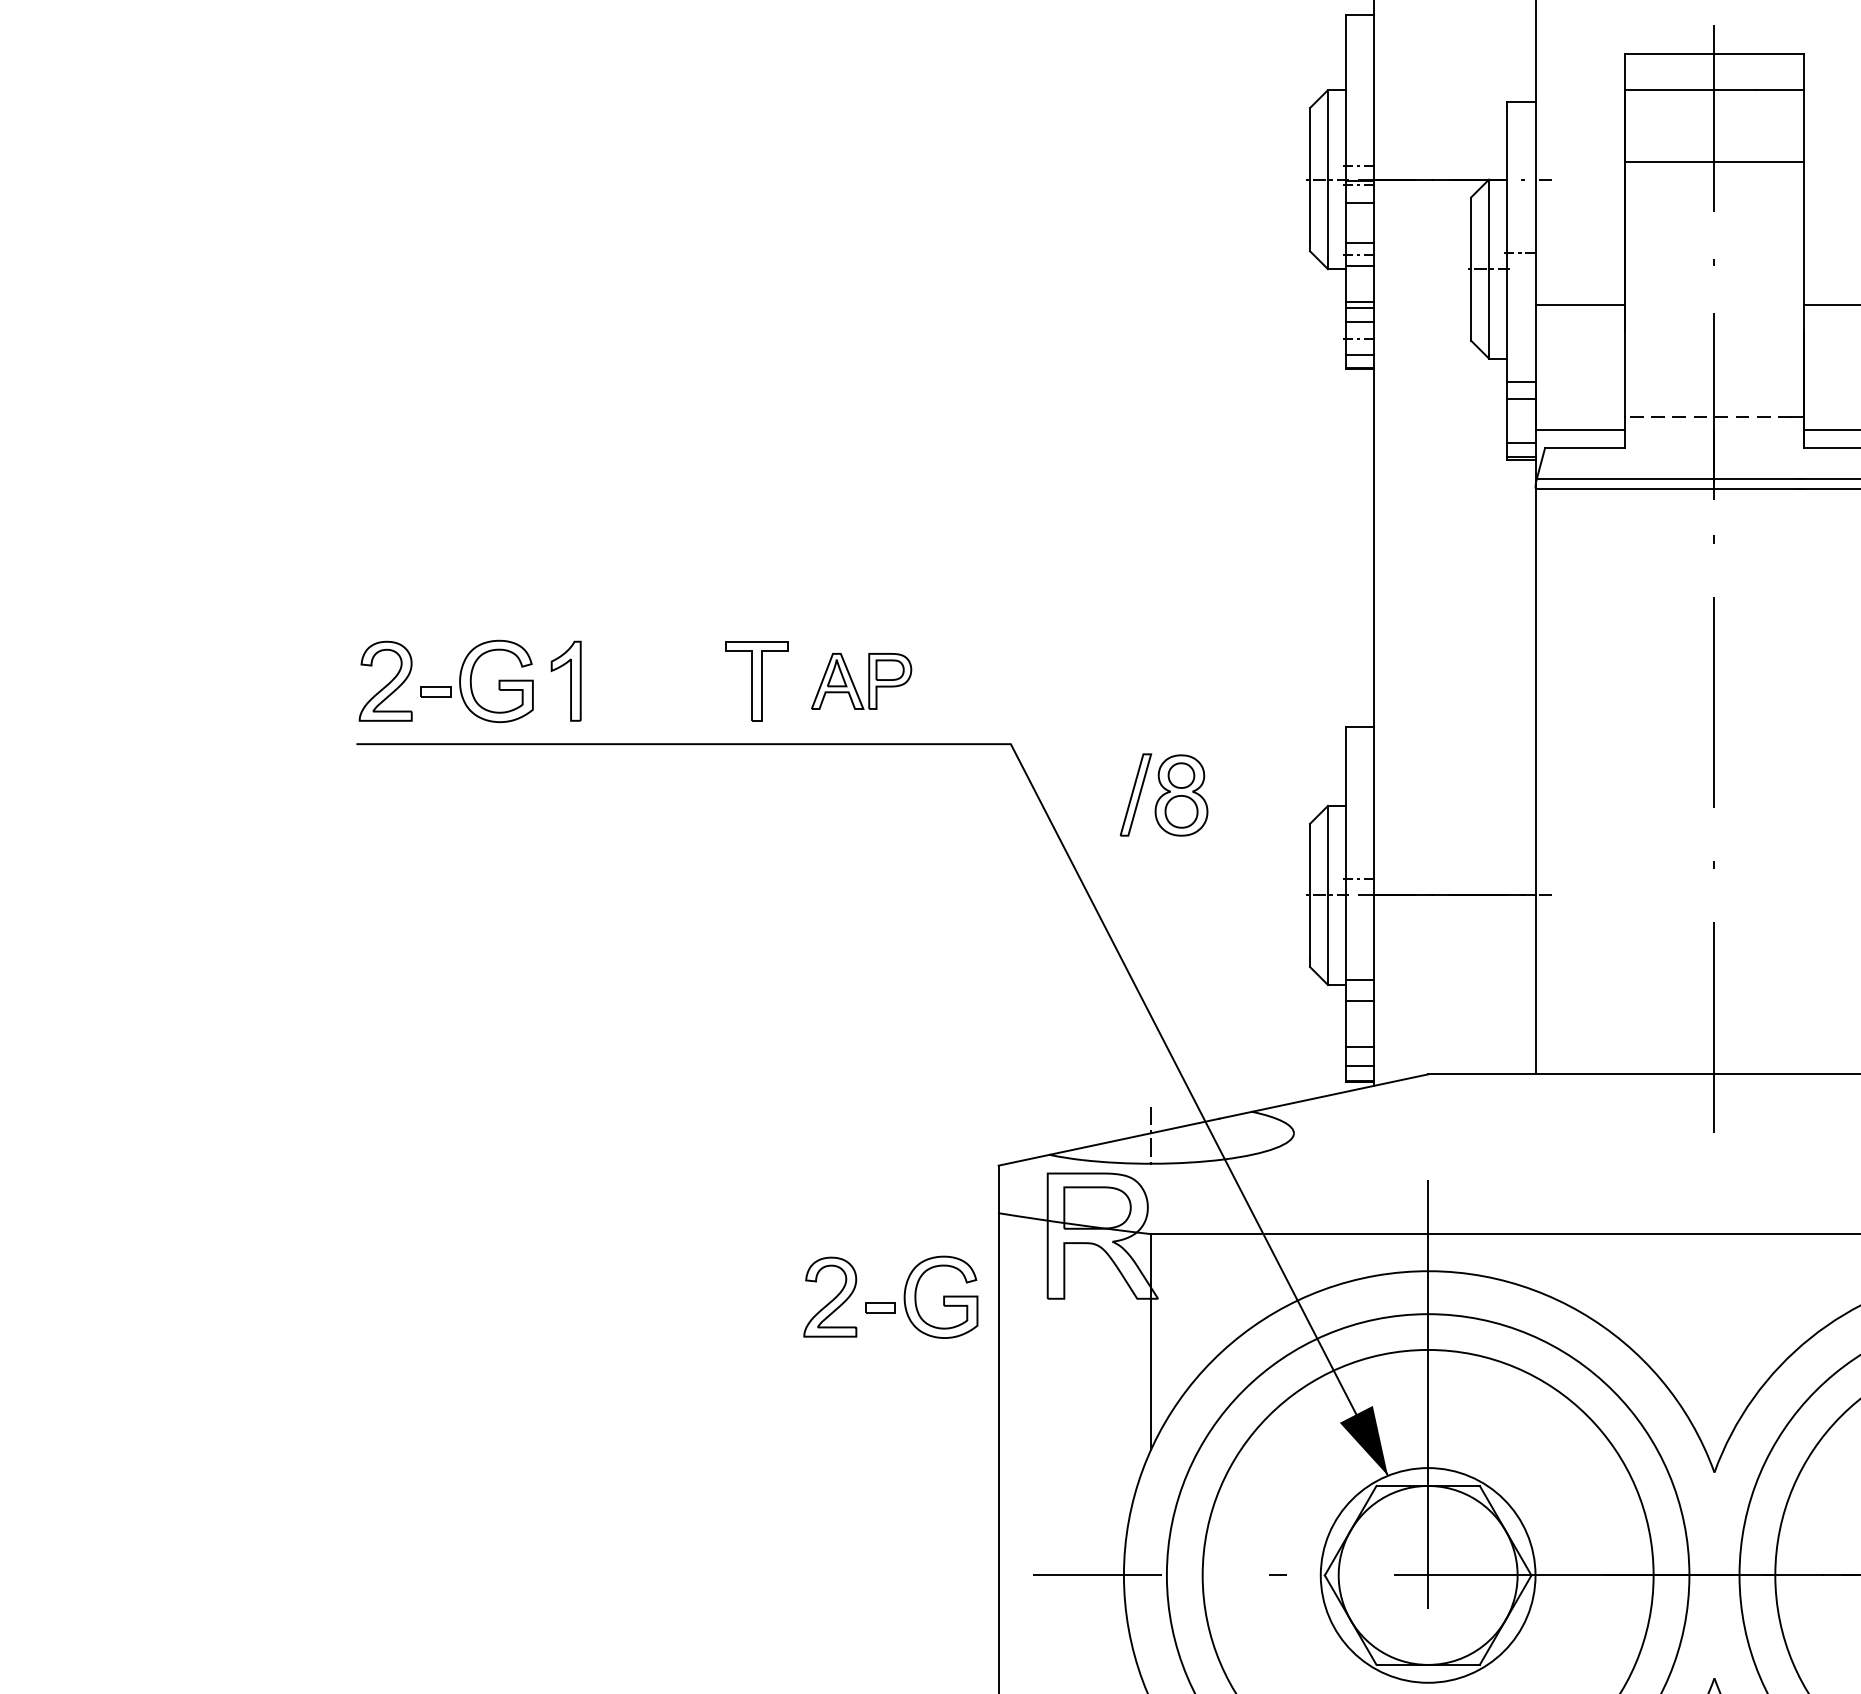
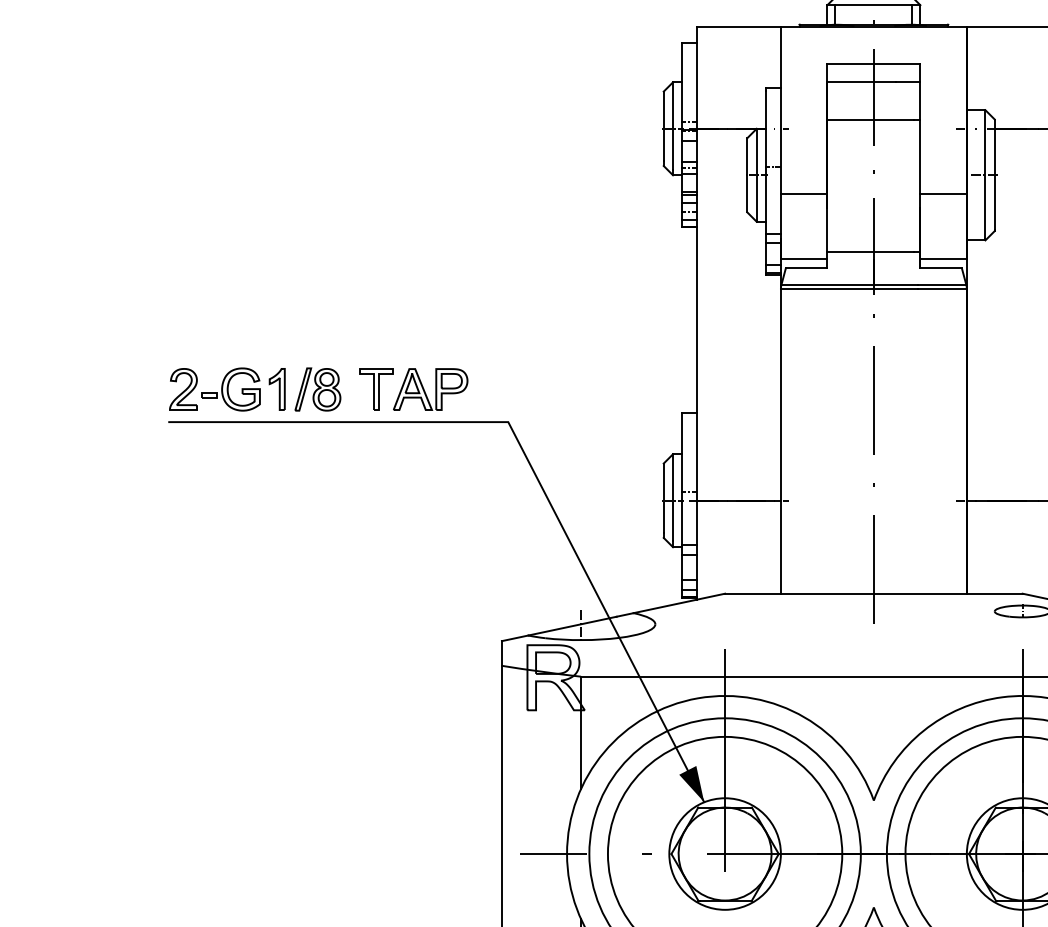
line: (1707, 417) -> (870, 252), dashed -> solid
part: (861, 681) -> (430, 389), size x1.43
part: (1163, 794) -> (317, 389), moved
part: (890, 1297) -> (445, 709), removed

